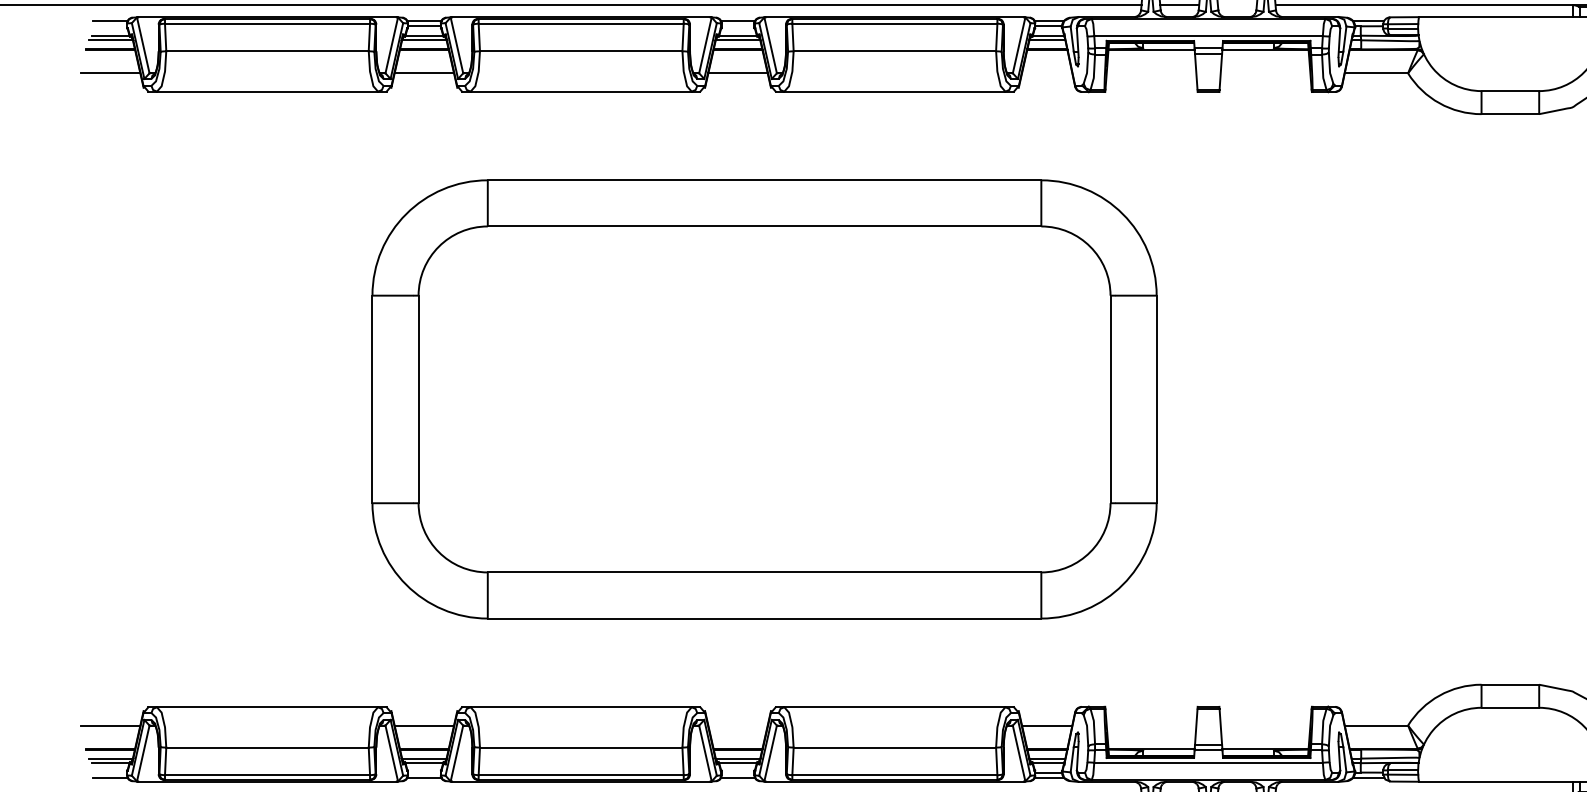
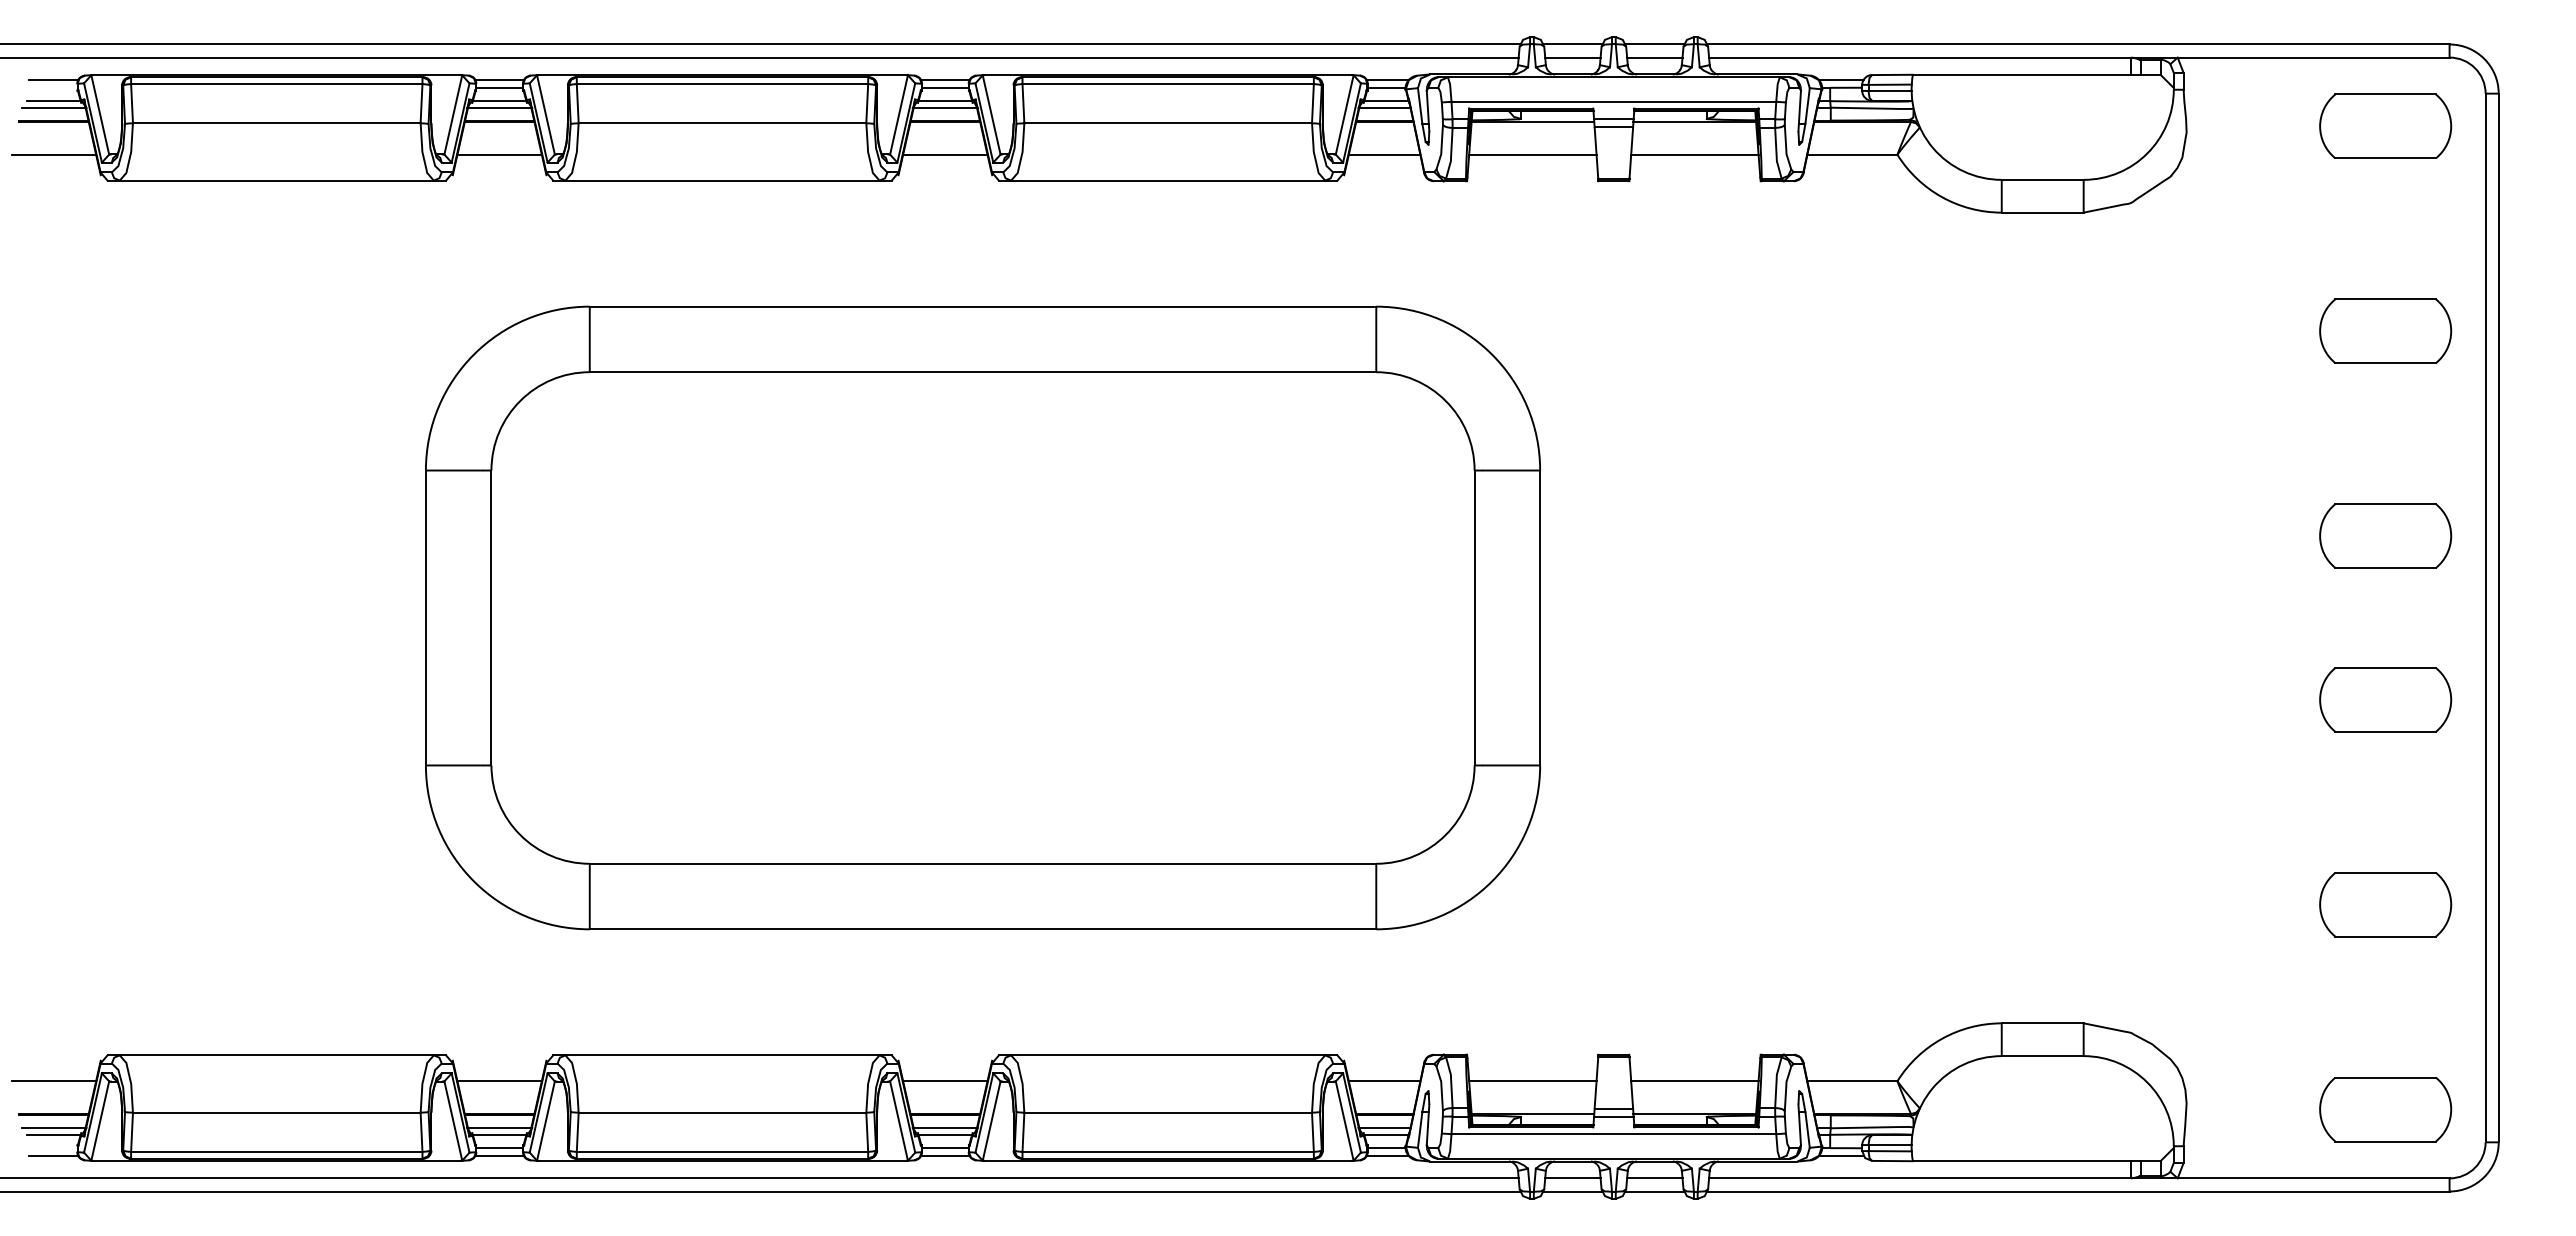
line: (1237, 4) -> (1654, 57), added
line: (738, 26) -> (945, 87), added
line: (1047, 73) -> (1384, 154), added
line: (1151, 73) -> (1532, 154), added
line: (1265, 73) -> (1694, 154), added
line: (738, 725) -> (945, 1081), added
line: (1151, 725) -> (1532, 1081), added
line: (1265, 725) -> (1694, 1081), added
line: (424, 772) -> (499, 1148), added
line: (738, 772) -> (945, 1148), added

